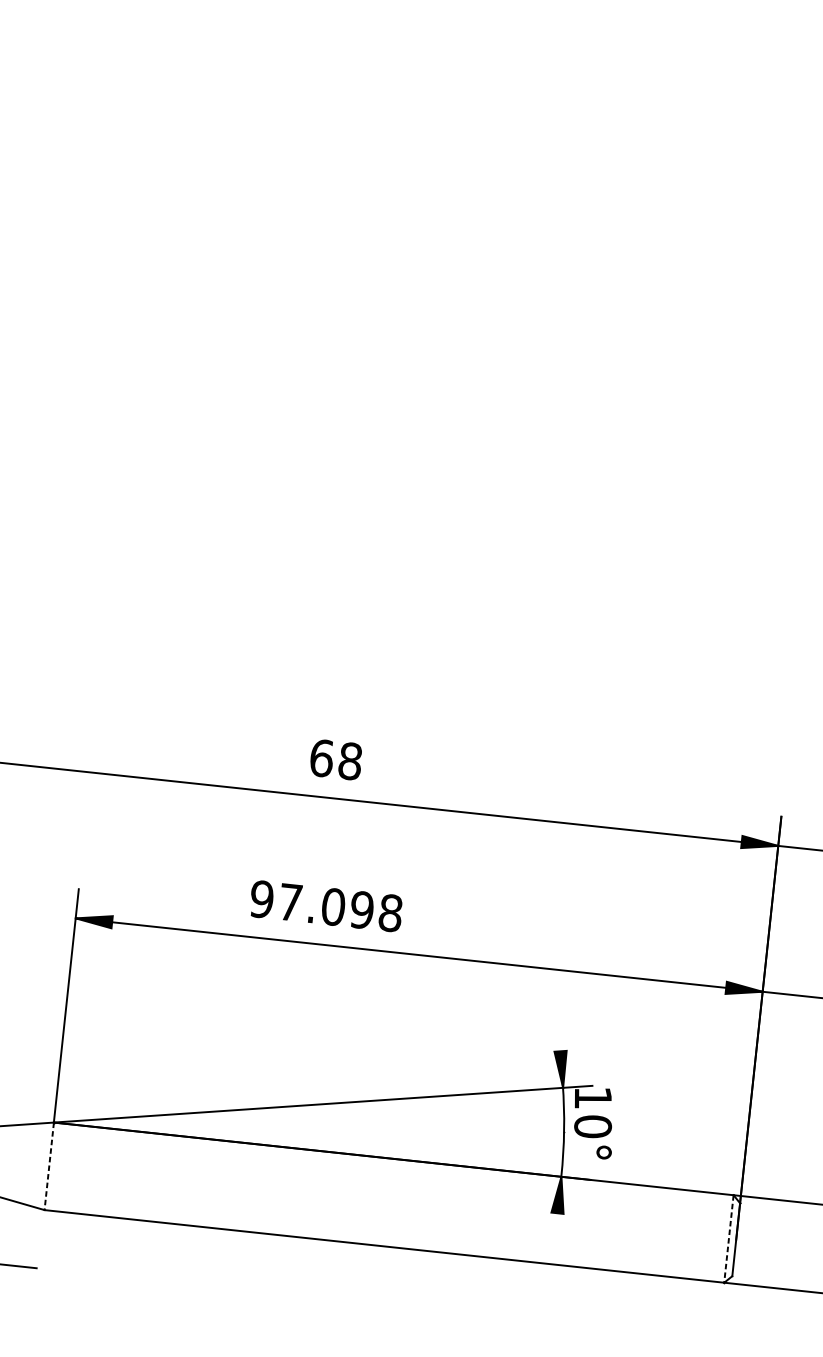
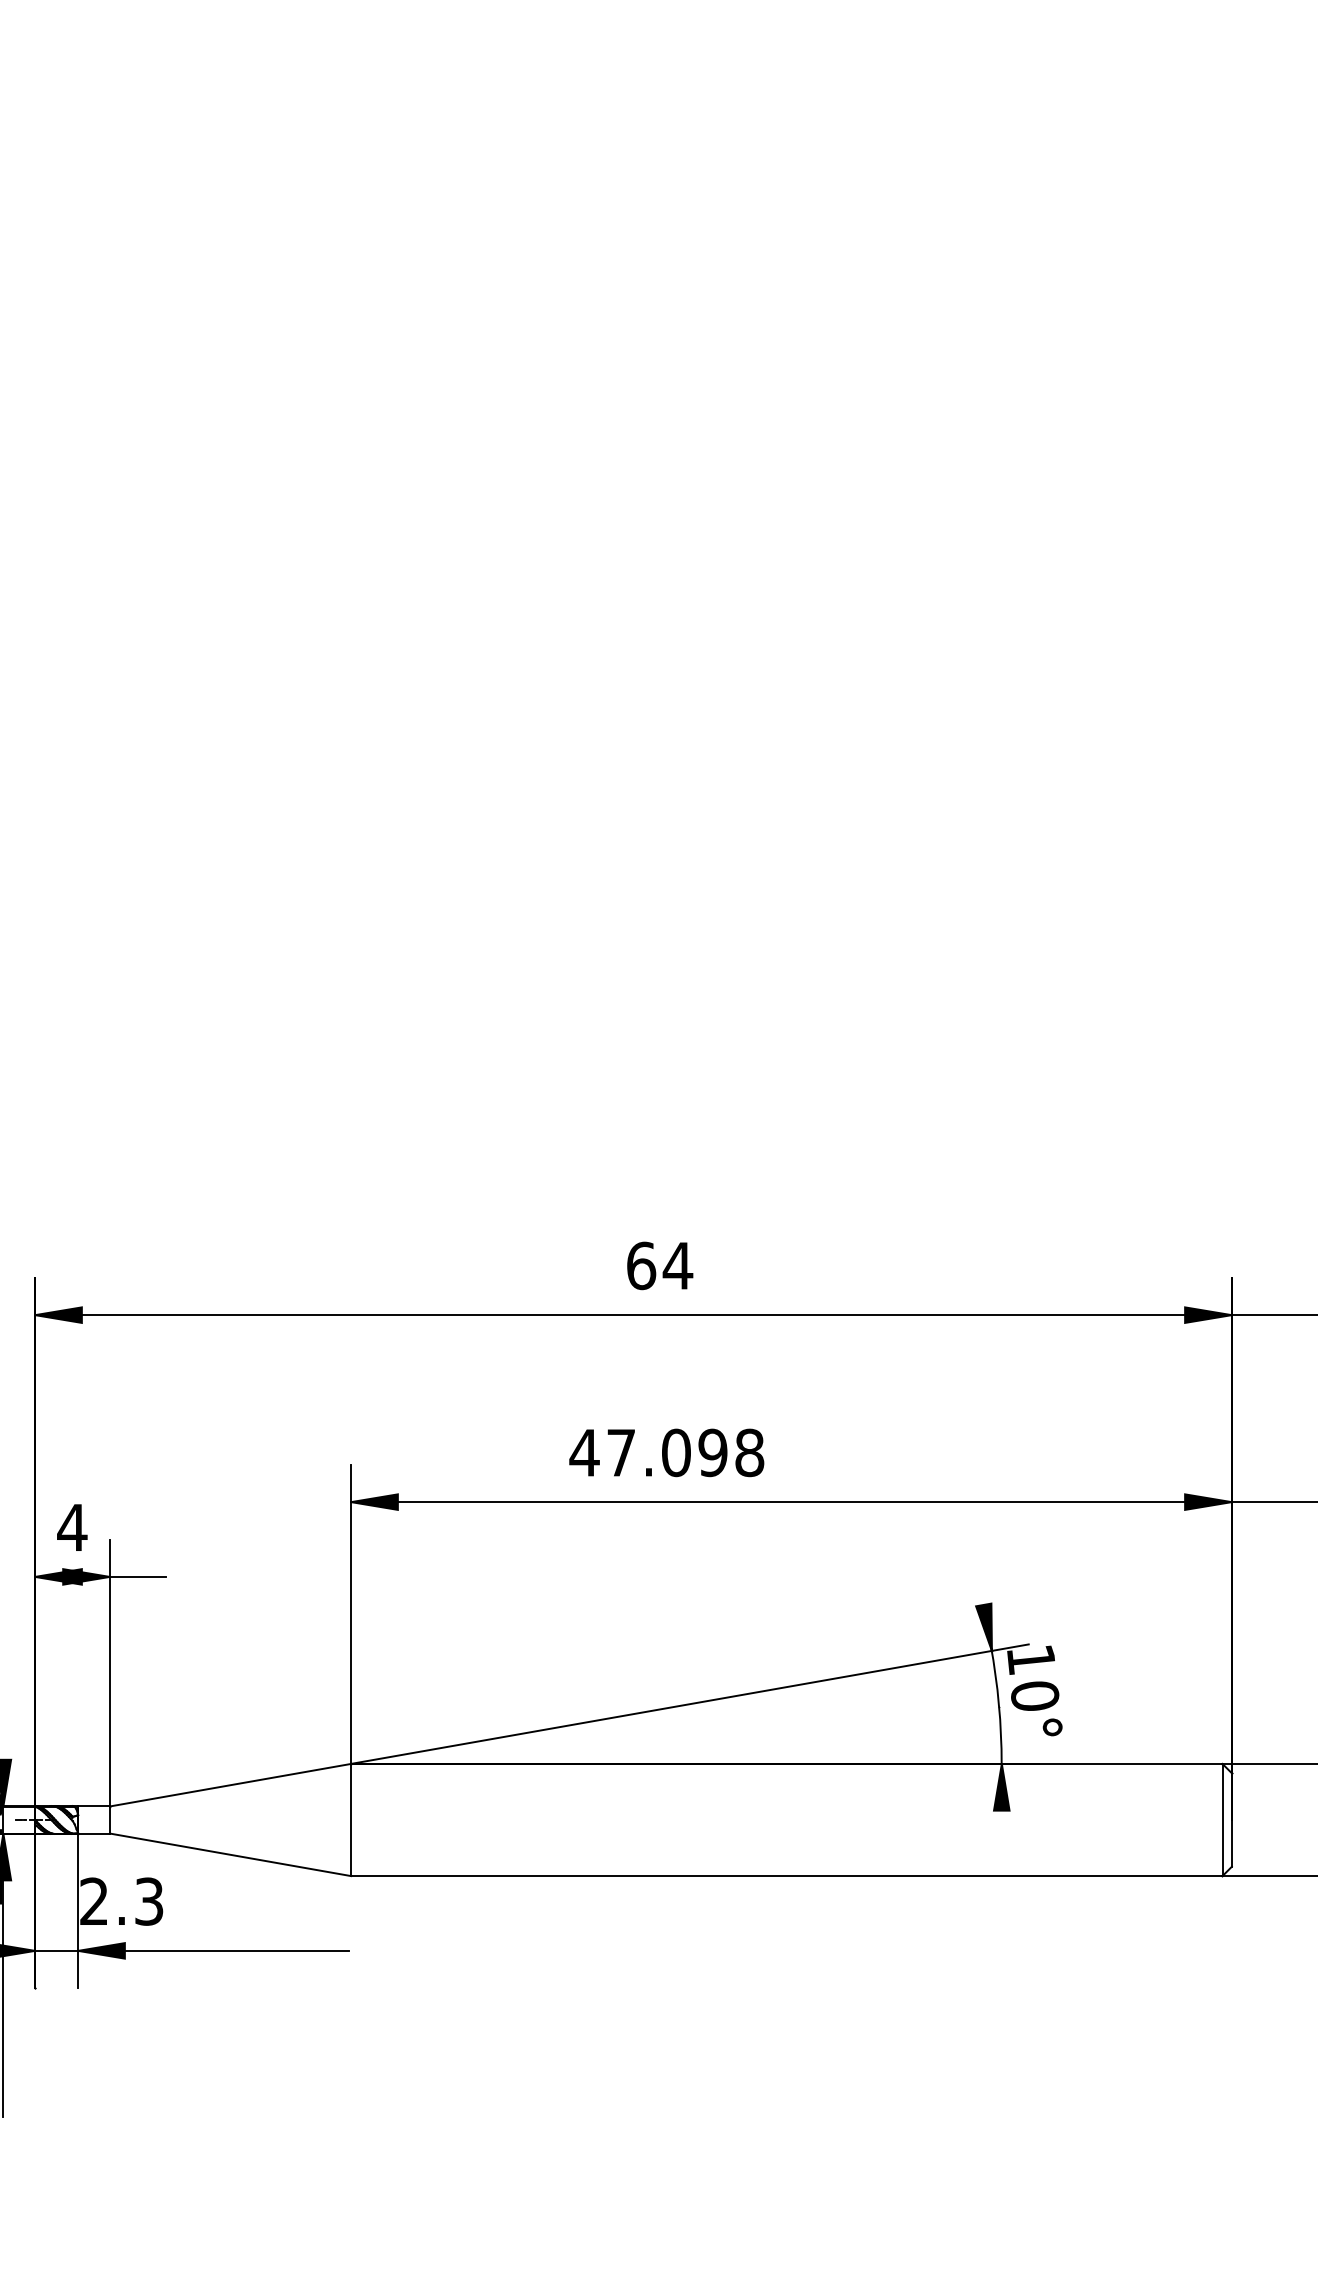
text: (349, 760) -> (677, 1265), 68 -> 64
text: (261, 899) -> (584, 1452), 97.098 -> 47.098
line: (49, 1166) -> (351, 1820), dashed -> solid
line: (728, 1239) -> (1222, 1820), dashed -> solid

